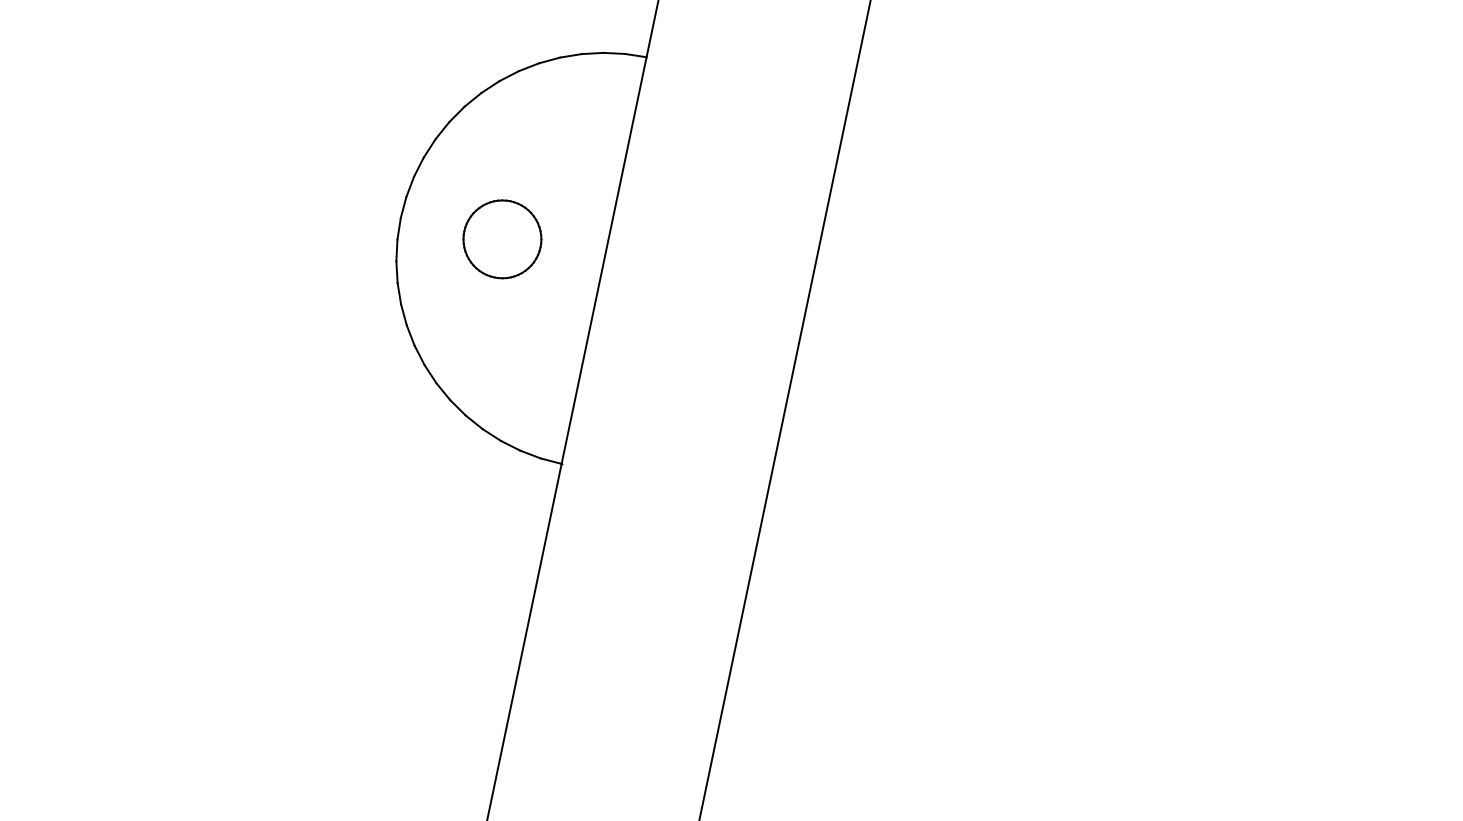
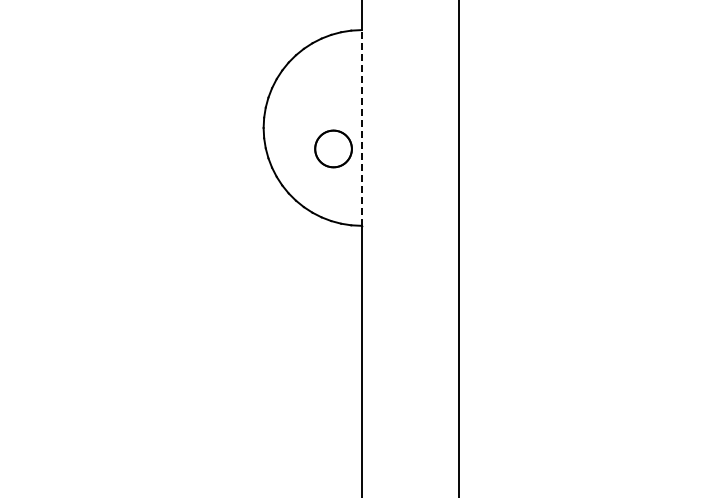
part: (502, 238) -> (333, 148), moved
line: (604, 259) -> (361, 127), solid -> dashed

